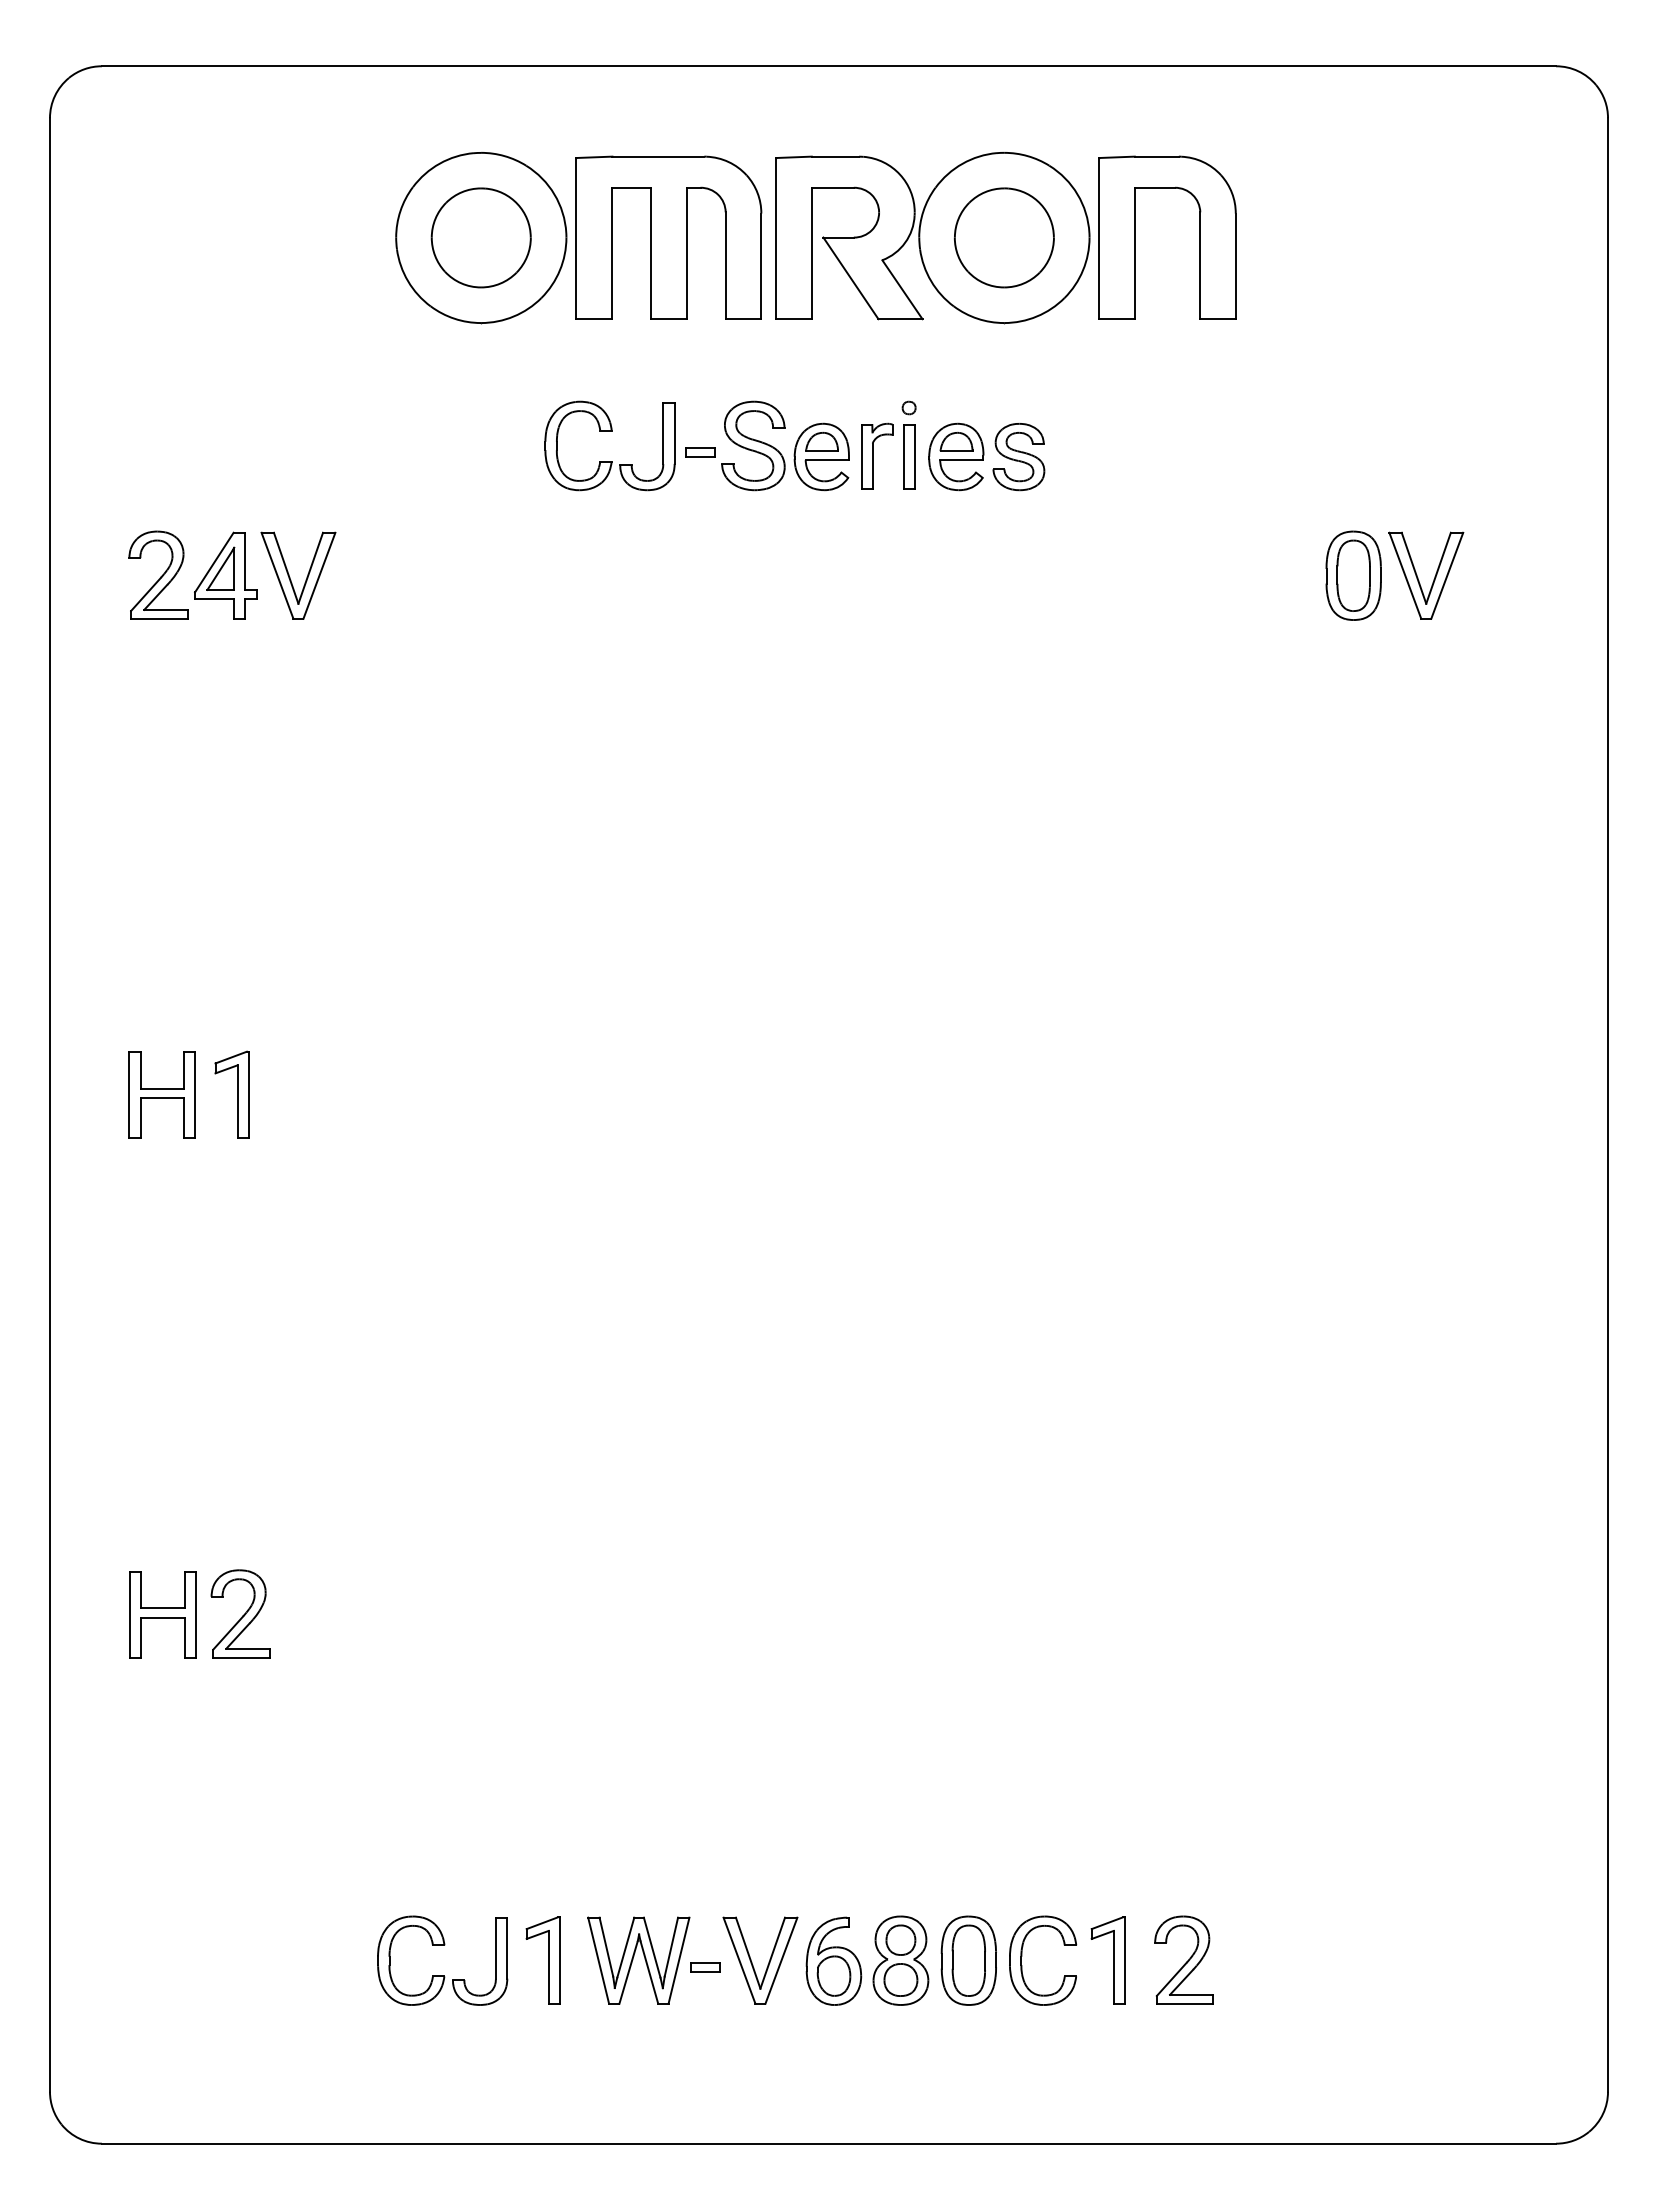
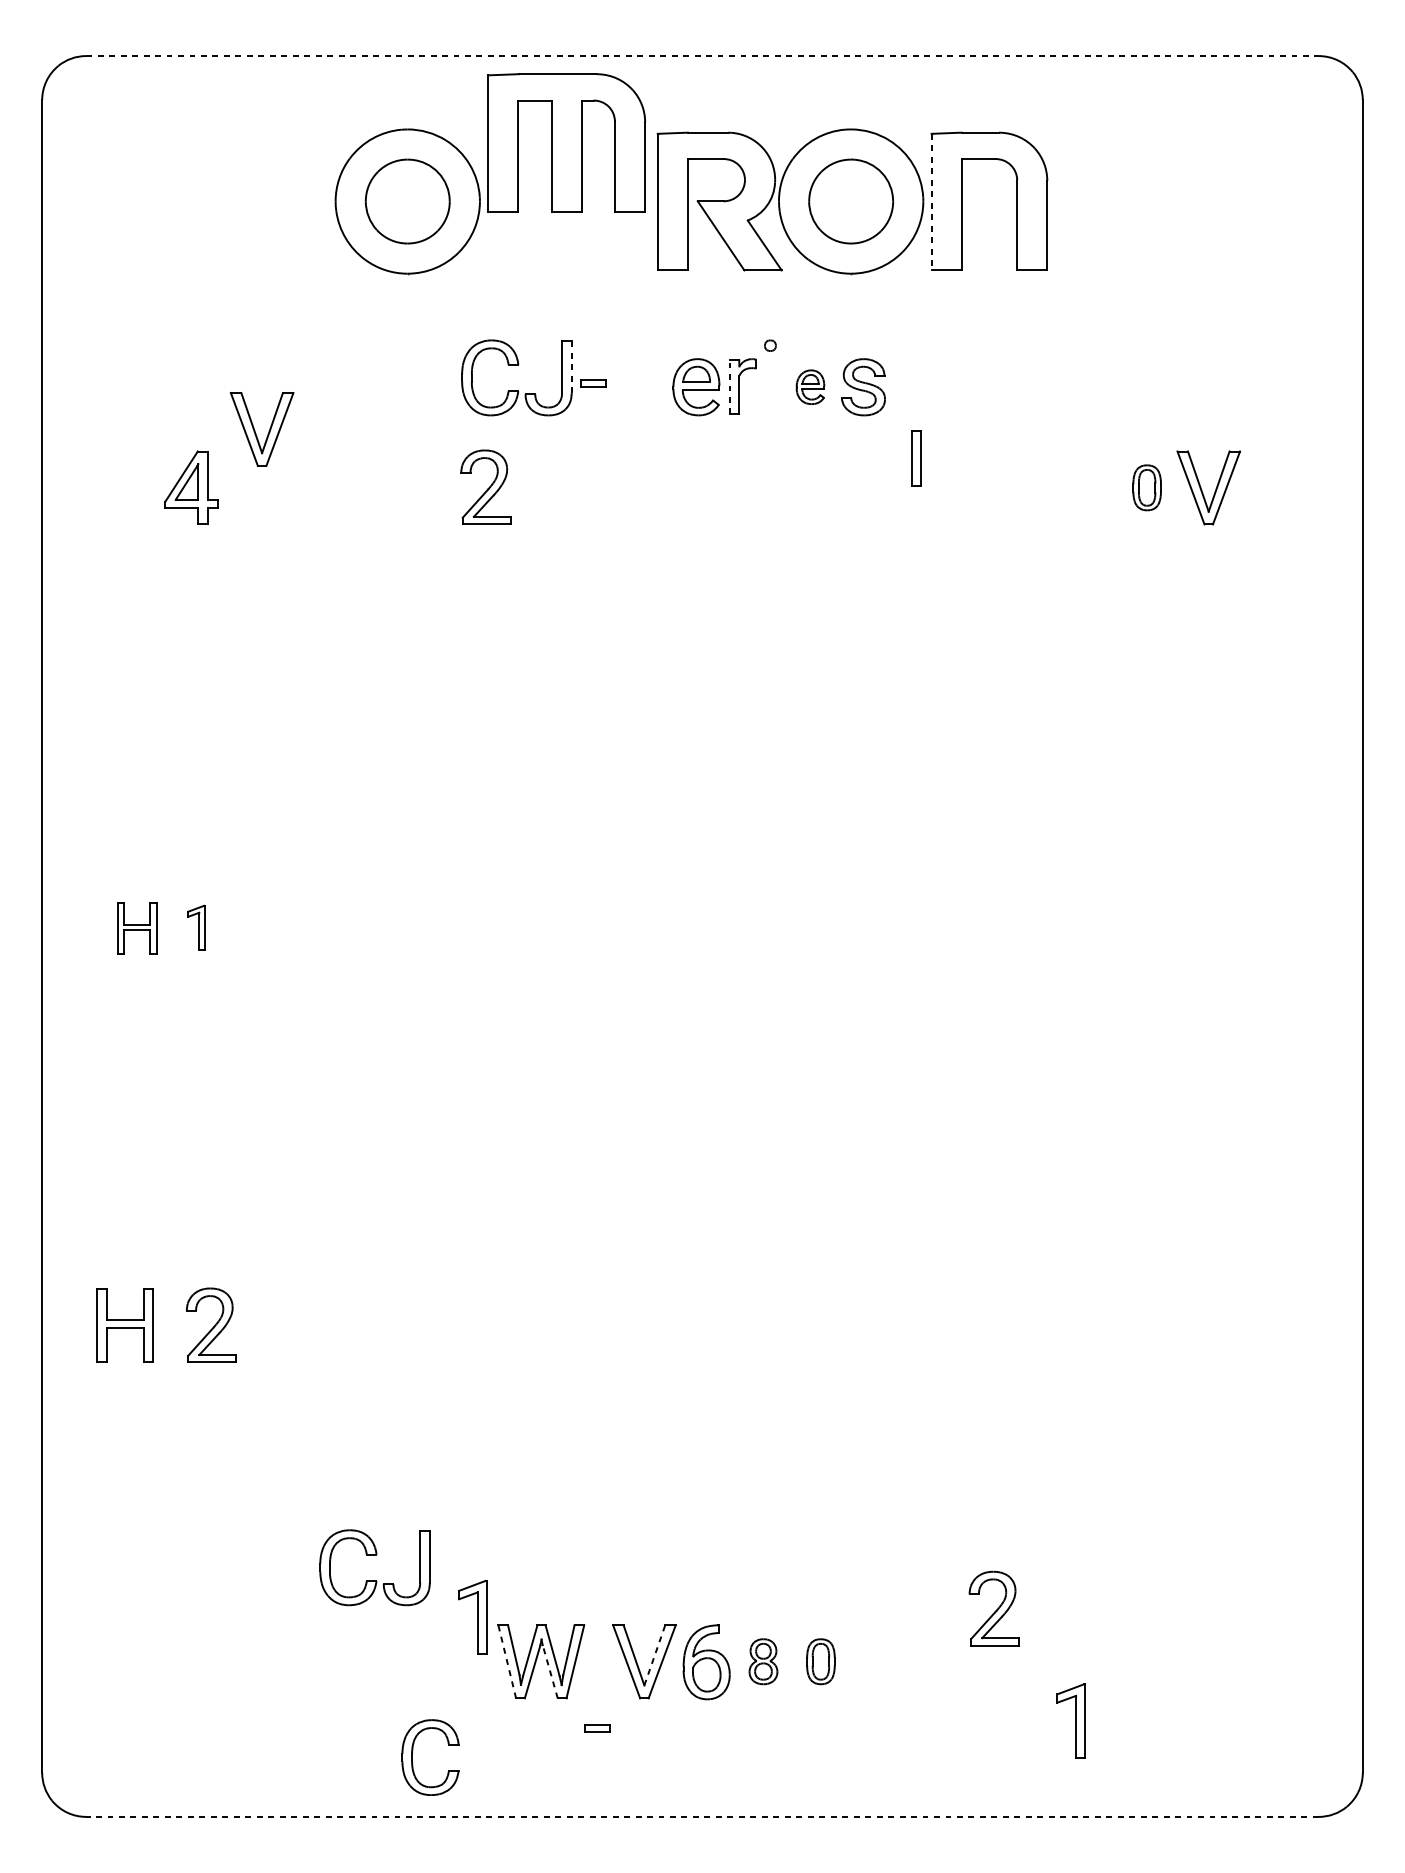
line: (829, 66) -> (702, 56), solid -> dashed
part: (668, 237) -> (566, 142), moved
line: (1099, 238) -> (931, 202), solid -> dashed
line: (674, 433) -> (571, 367), solid -> dashed
part: (753, 445) -> (638, 377), removed
part: (909, 456) -> (916, 458), moved
part: (956, 456) -> (810, 386), size x0.6
line: (861, 457) -> (730, 387), solid -> dashed
part: (158, 574) -> (485, 486), moved
part: (1353, 575) -> (1147, 487), size x0.6
part: (306, 576) -> (268, 430), moved
part: (161, 1094) -> (136, 927), size x0.7
part: (231, 1094) -> (196, 927), size x0.6
part: (240, 1613) -> (211, 1325), moved
part: (162, 1614) -> (124, 1325), moved
part: (442, 1945) -> (374, 1554), moved
line: (772, 1953) -> (654, 1655), solid -> dashed
part: (1022, 1956) -> (413, 1754), moved
part: (1183, 1959) -> (993, 1608), moved
part: (542, 1960) -> (472, 1617), moved
line: (598, 1960) -> (507, 1661), solid -> dashed
part: (900, 1960) -> (763, 1661), size x0.6
part: (968, 1960) -> (820, 1661), size x0.6
part: (1107, 1960) -> (1070, 1720), moved
part: (705, 1967) -> (597, 1728), moved
line: (649, 1972) -> (550, 1671), solid -> dashed
line: (828, 2143) -> (702, 1816), solid -> dashed

